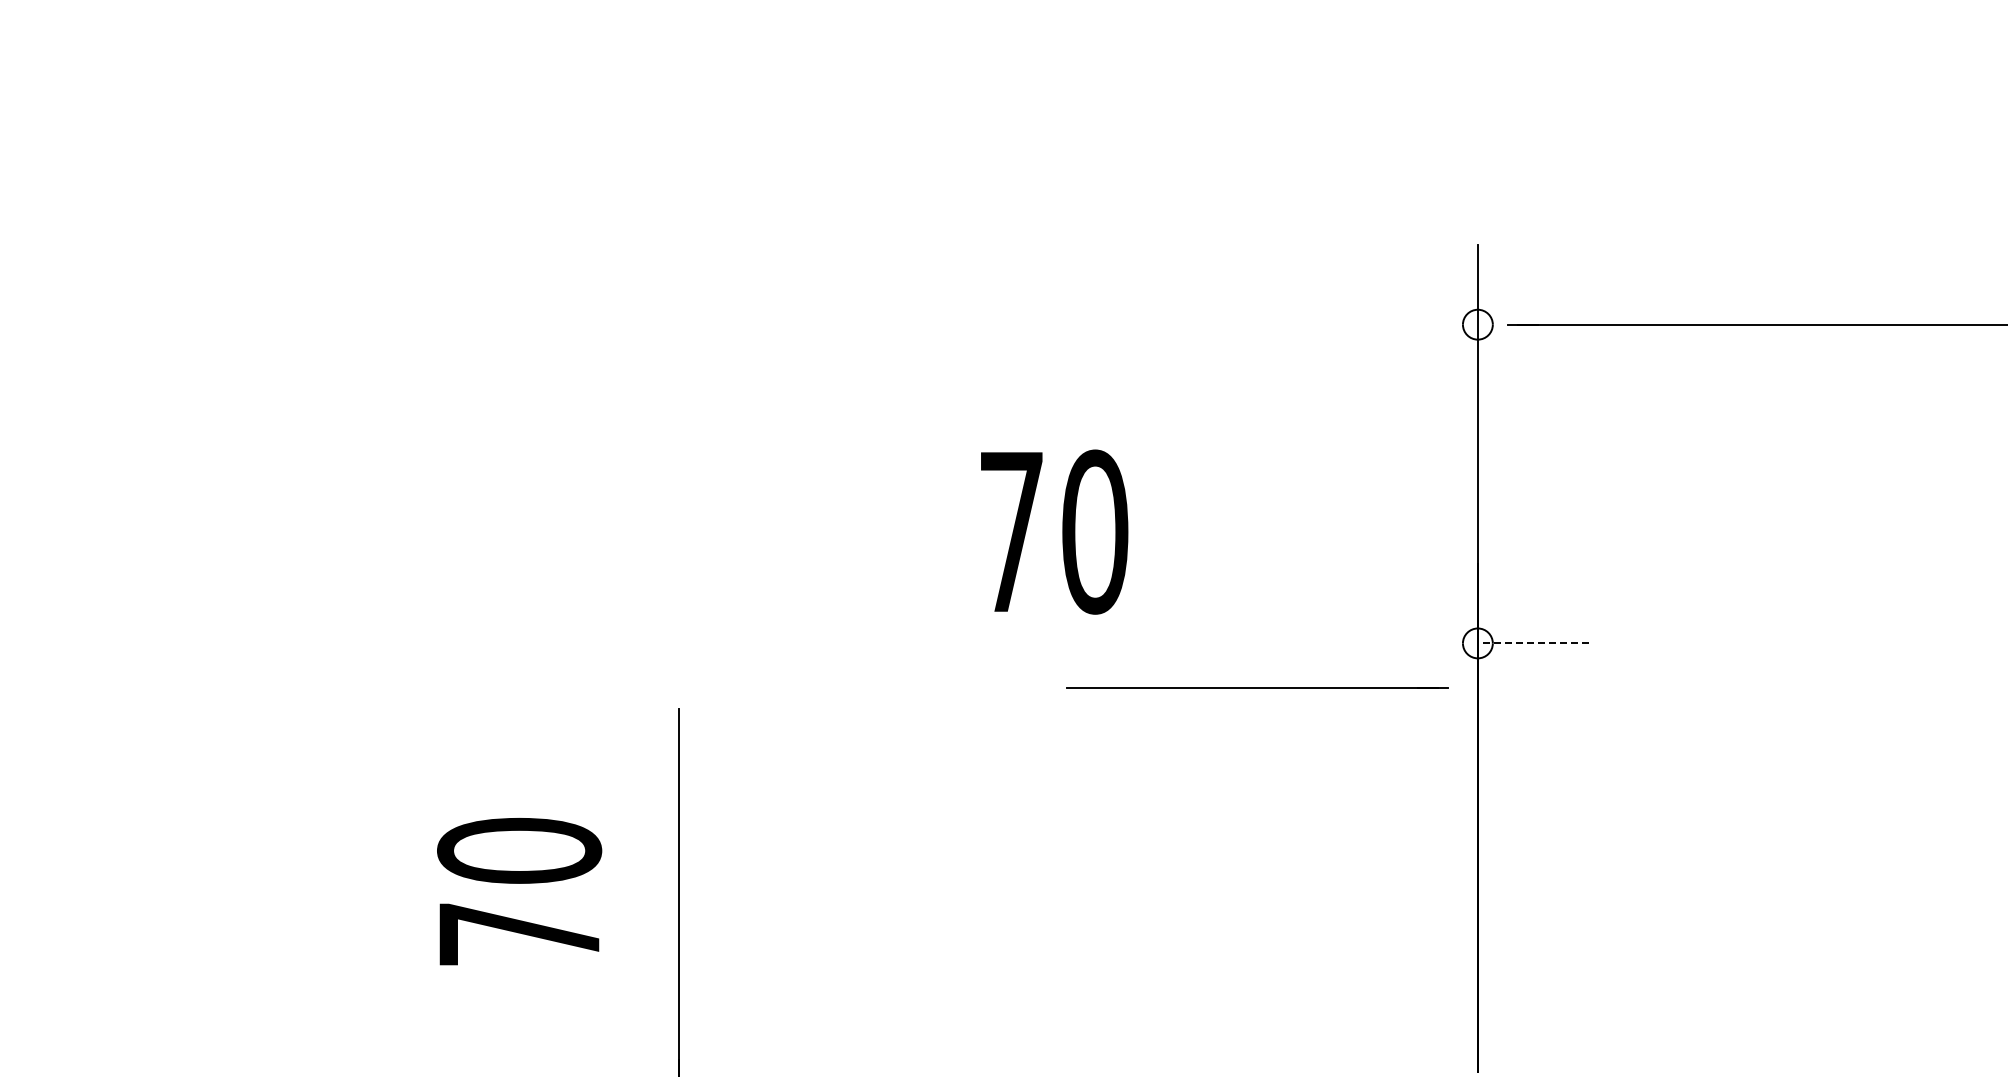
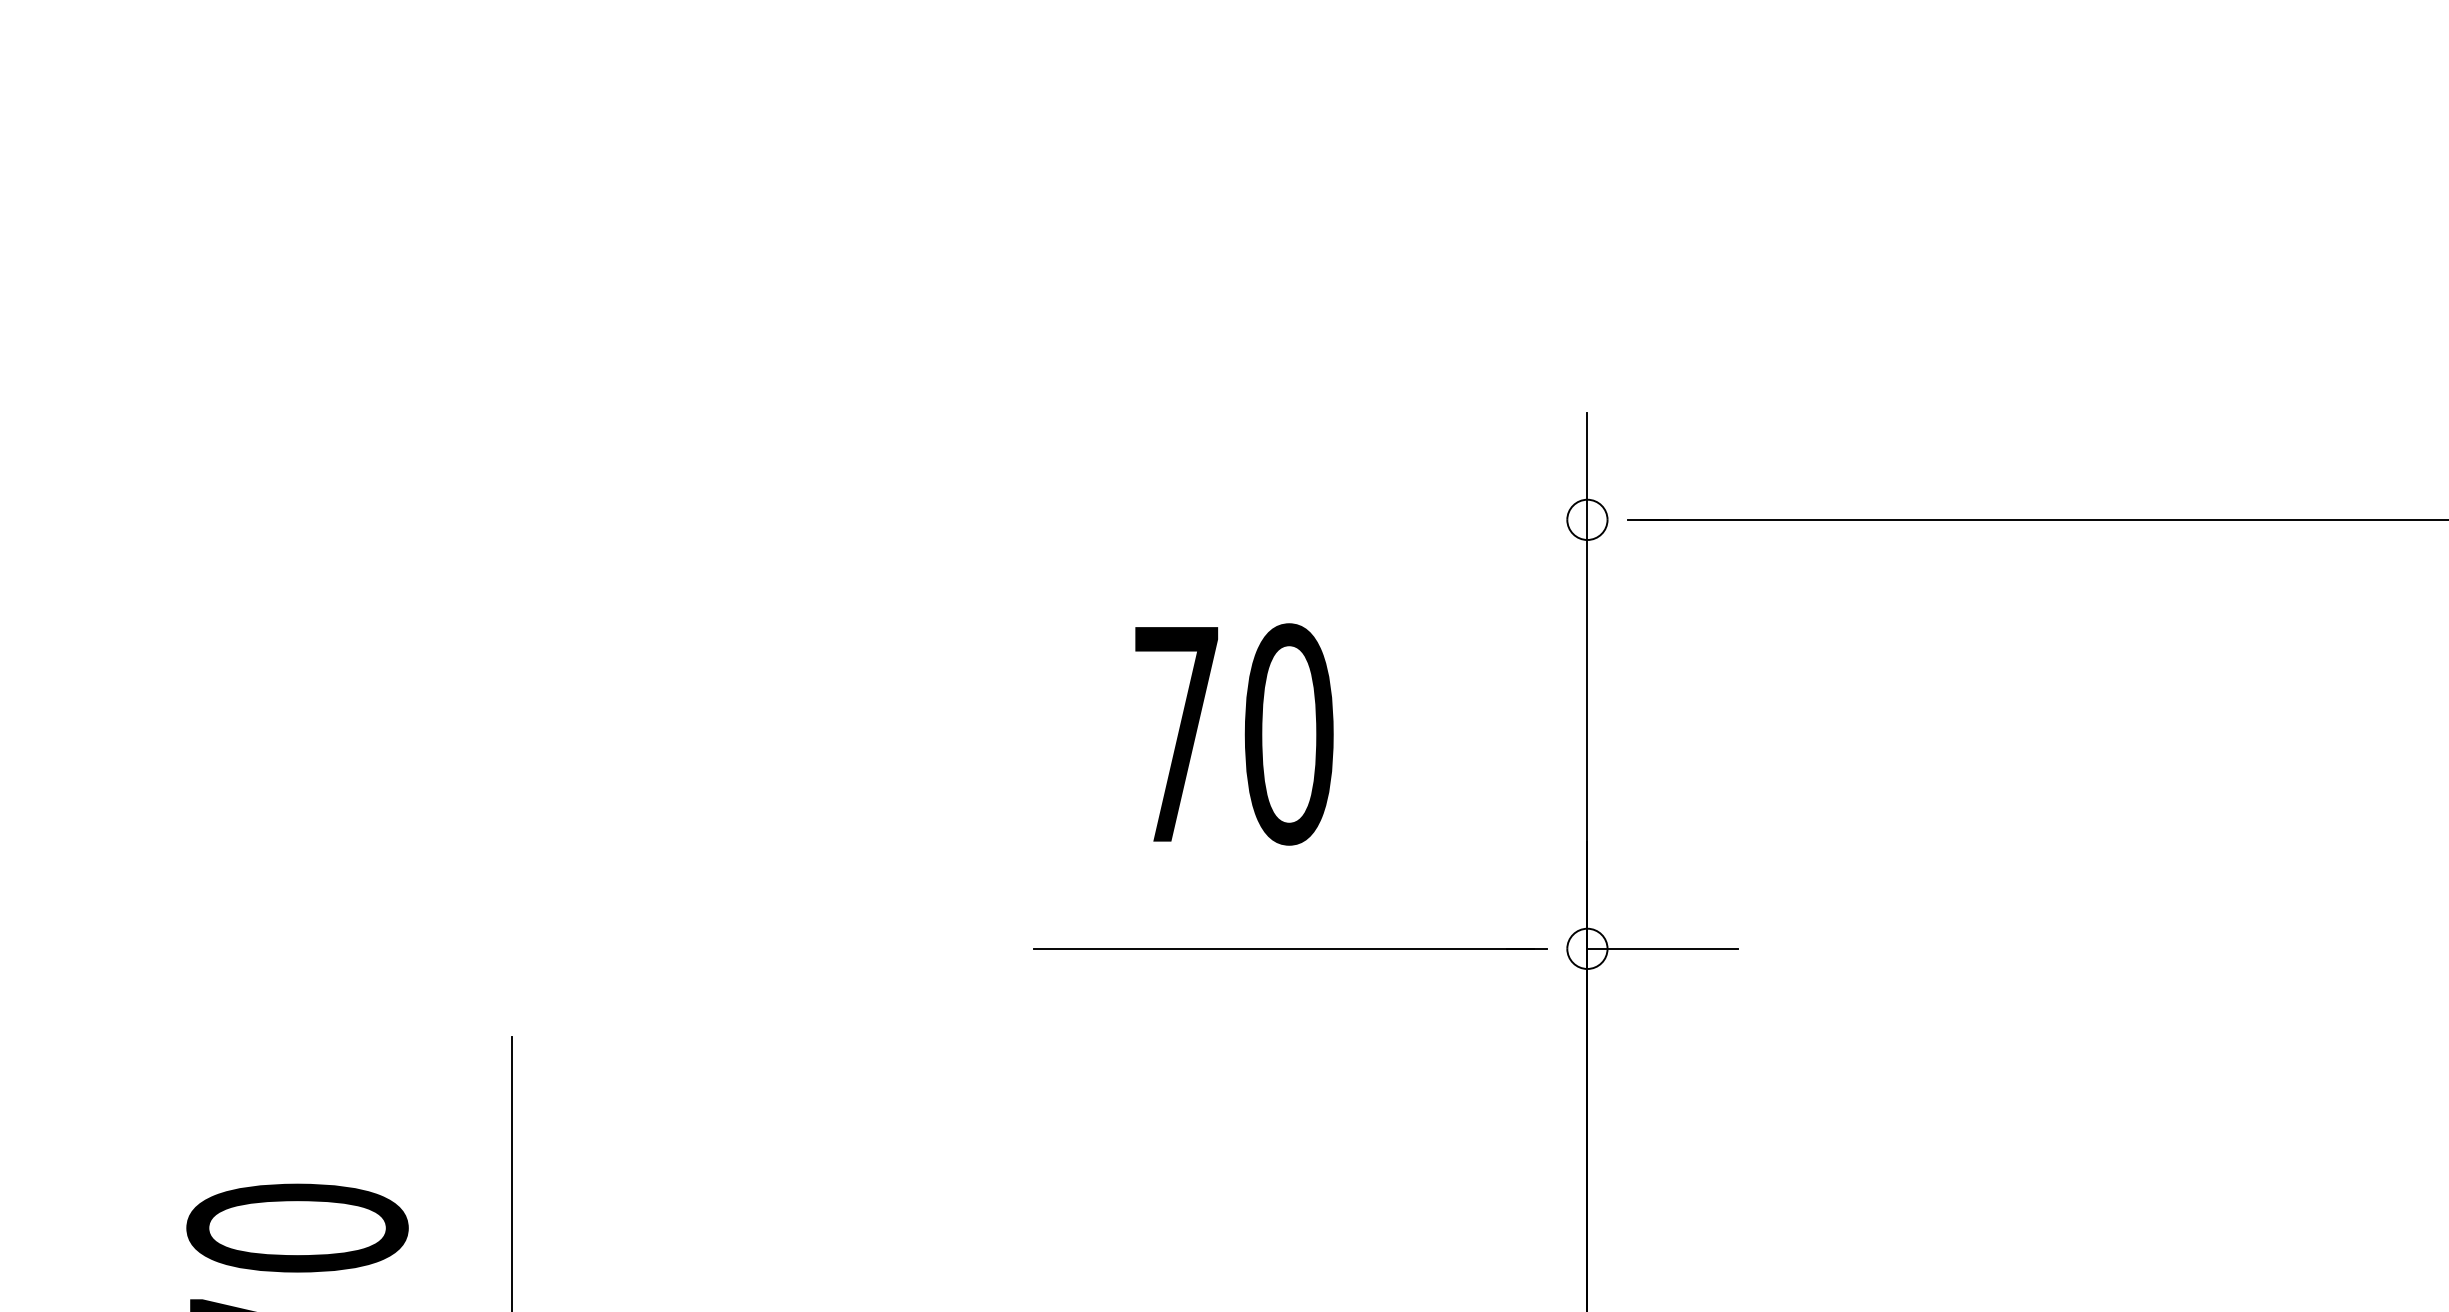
text: (1054, 531) -> (1234, 733), moved
line: (1533, 643) -> (1662, 948), dashed -> solid
line: (1257, 687) -> (1290, 947), moved

